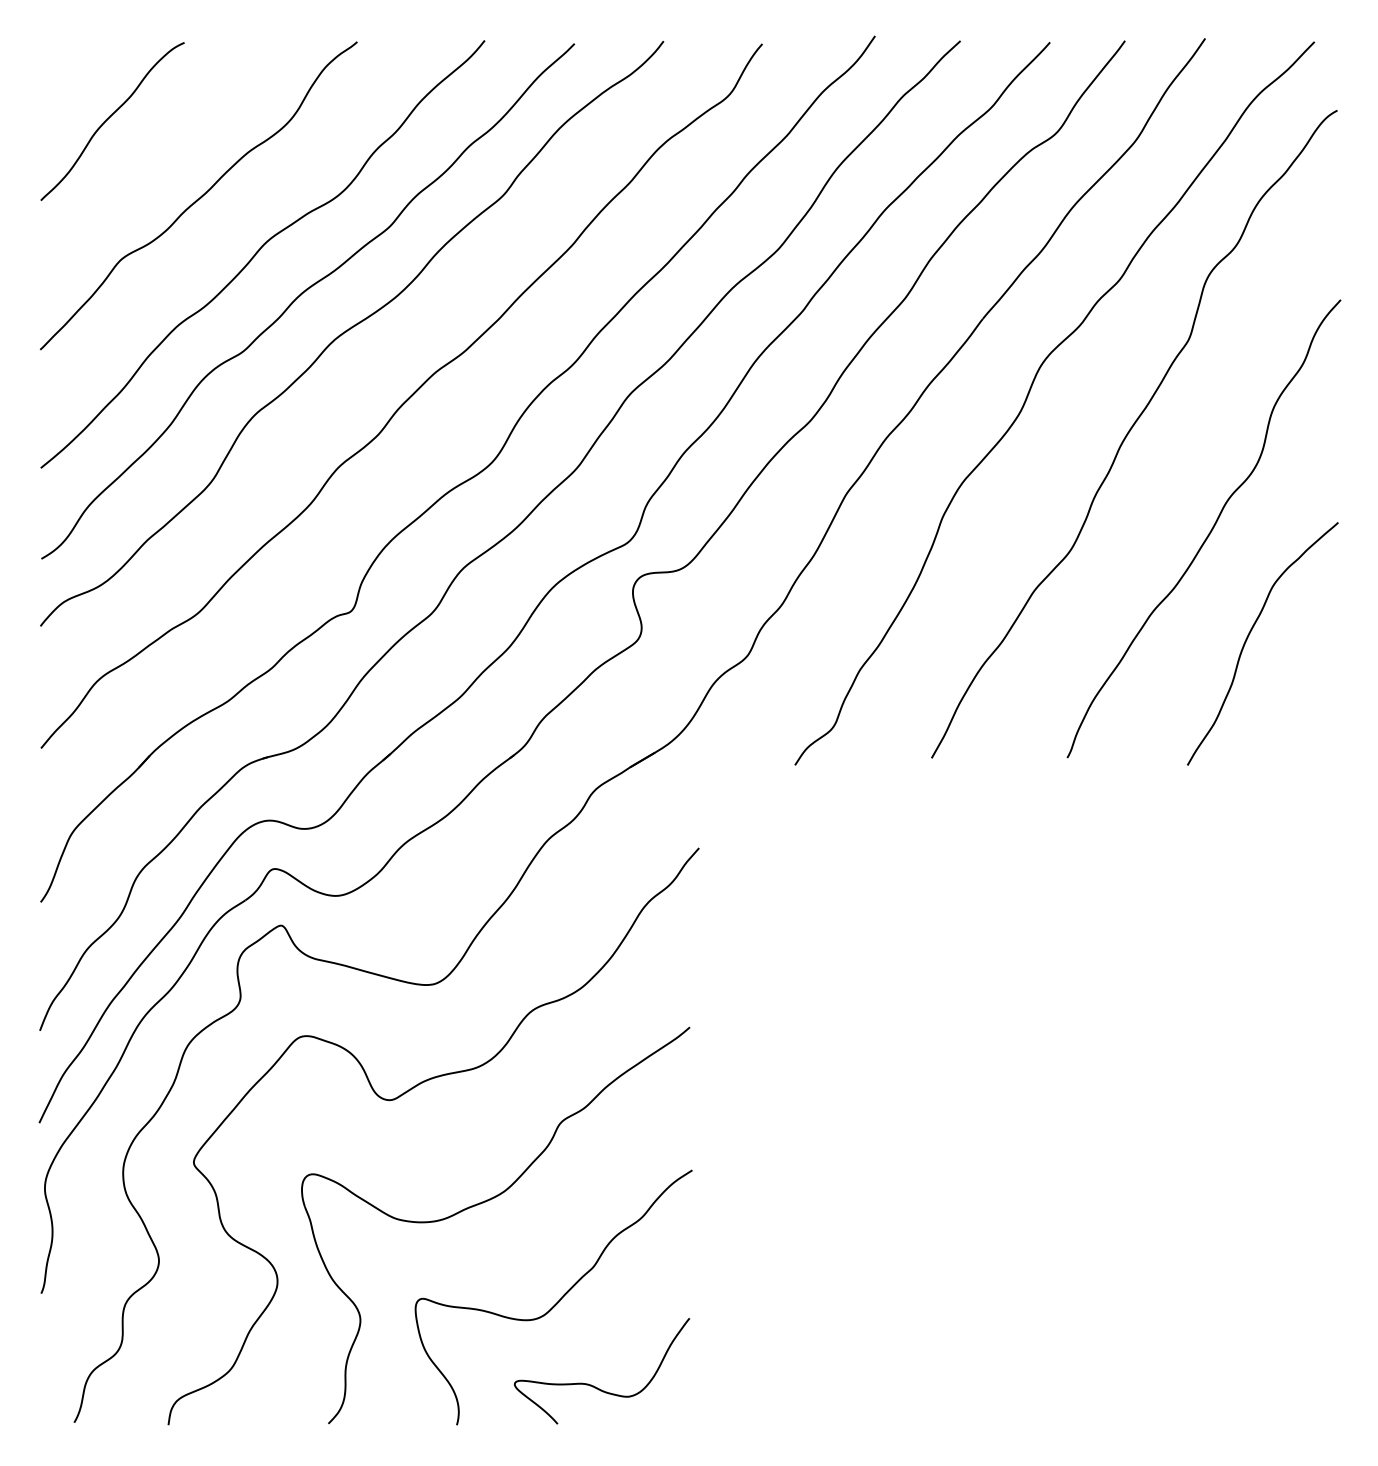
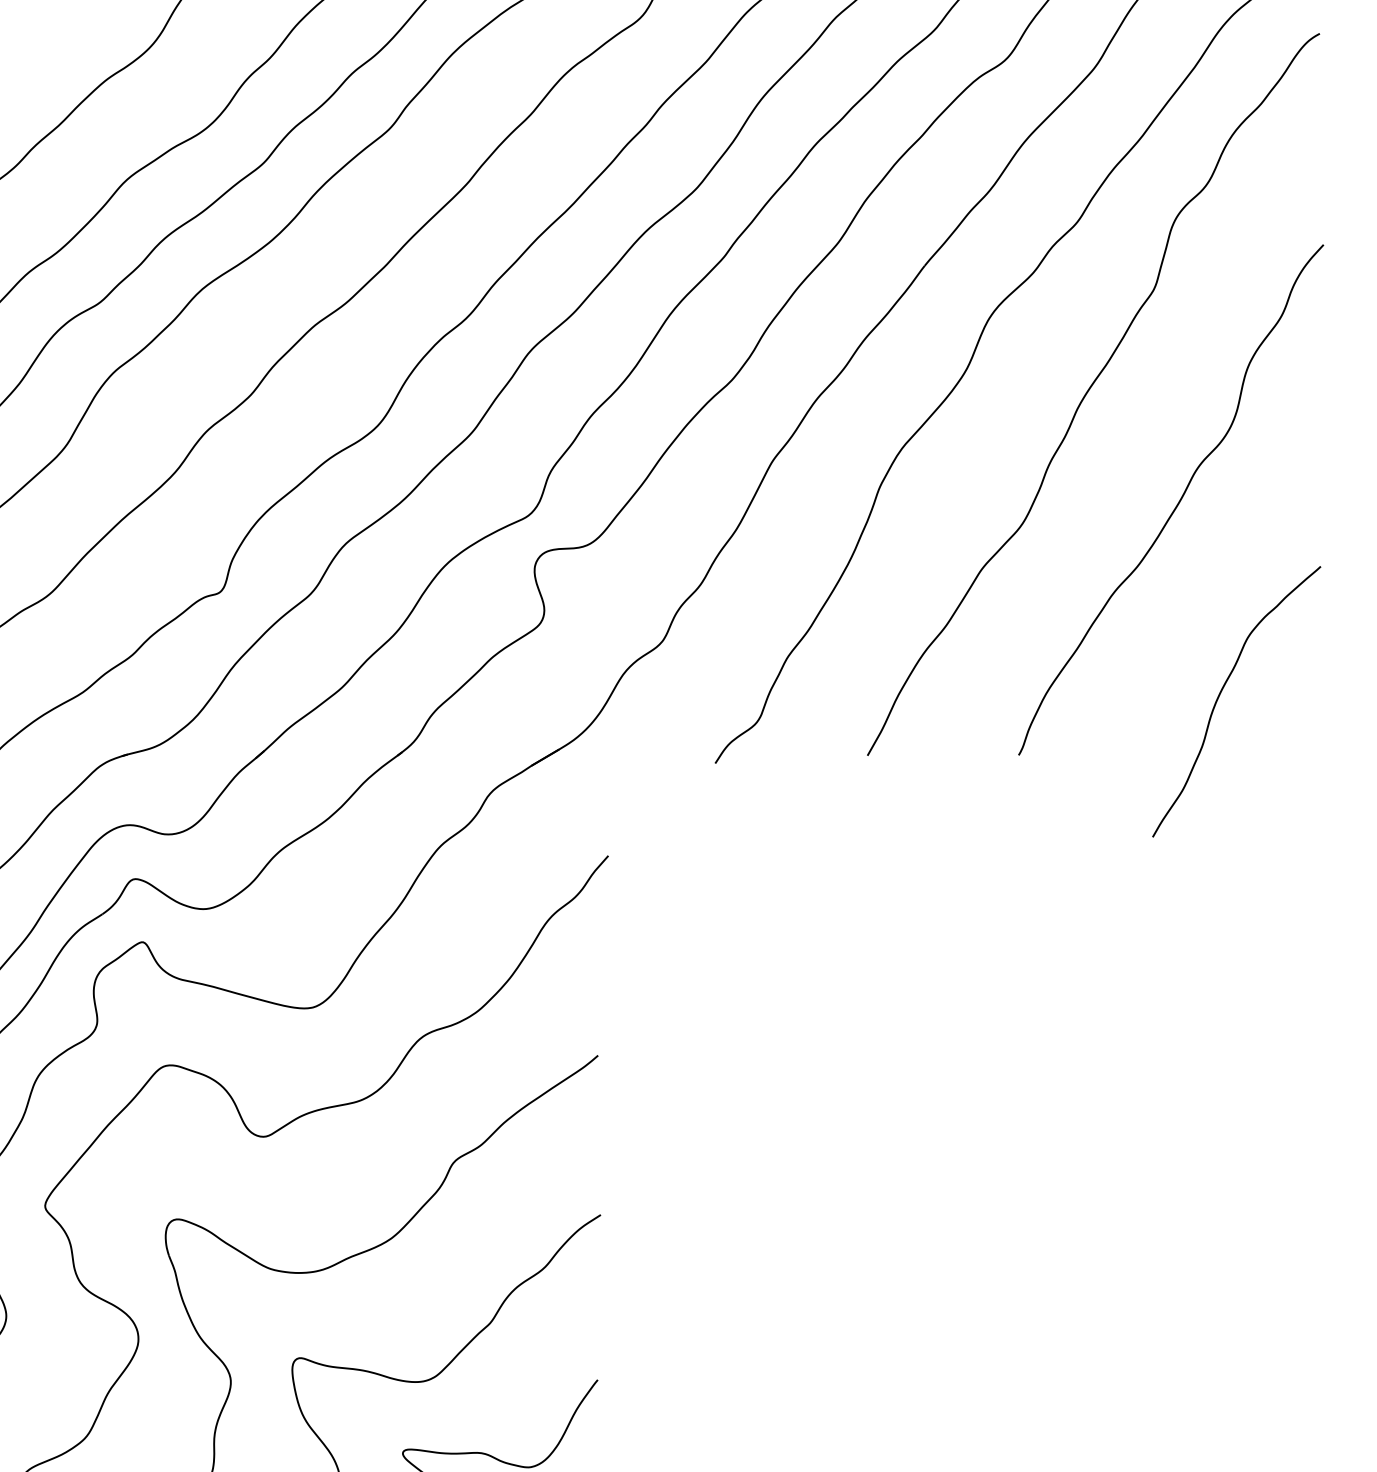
curve: (1248, 637) -> (1220, 694), moved

